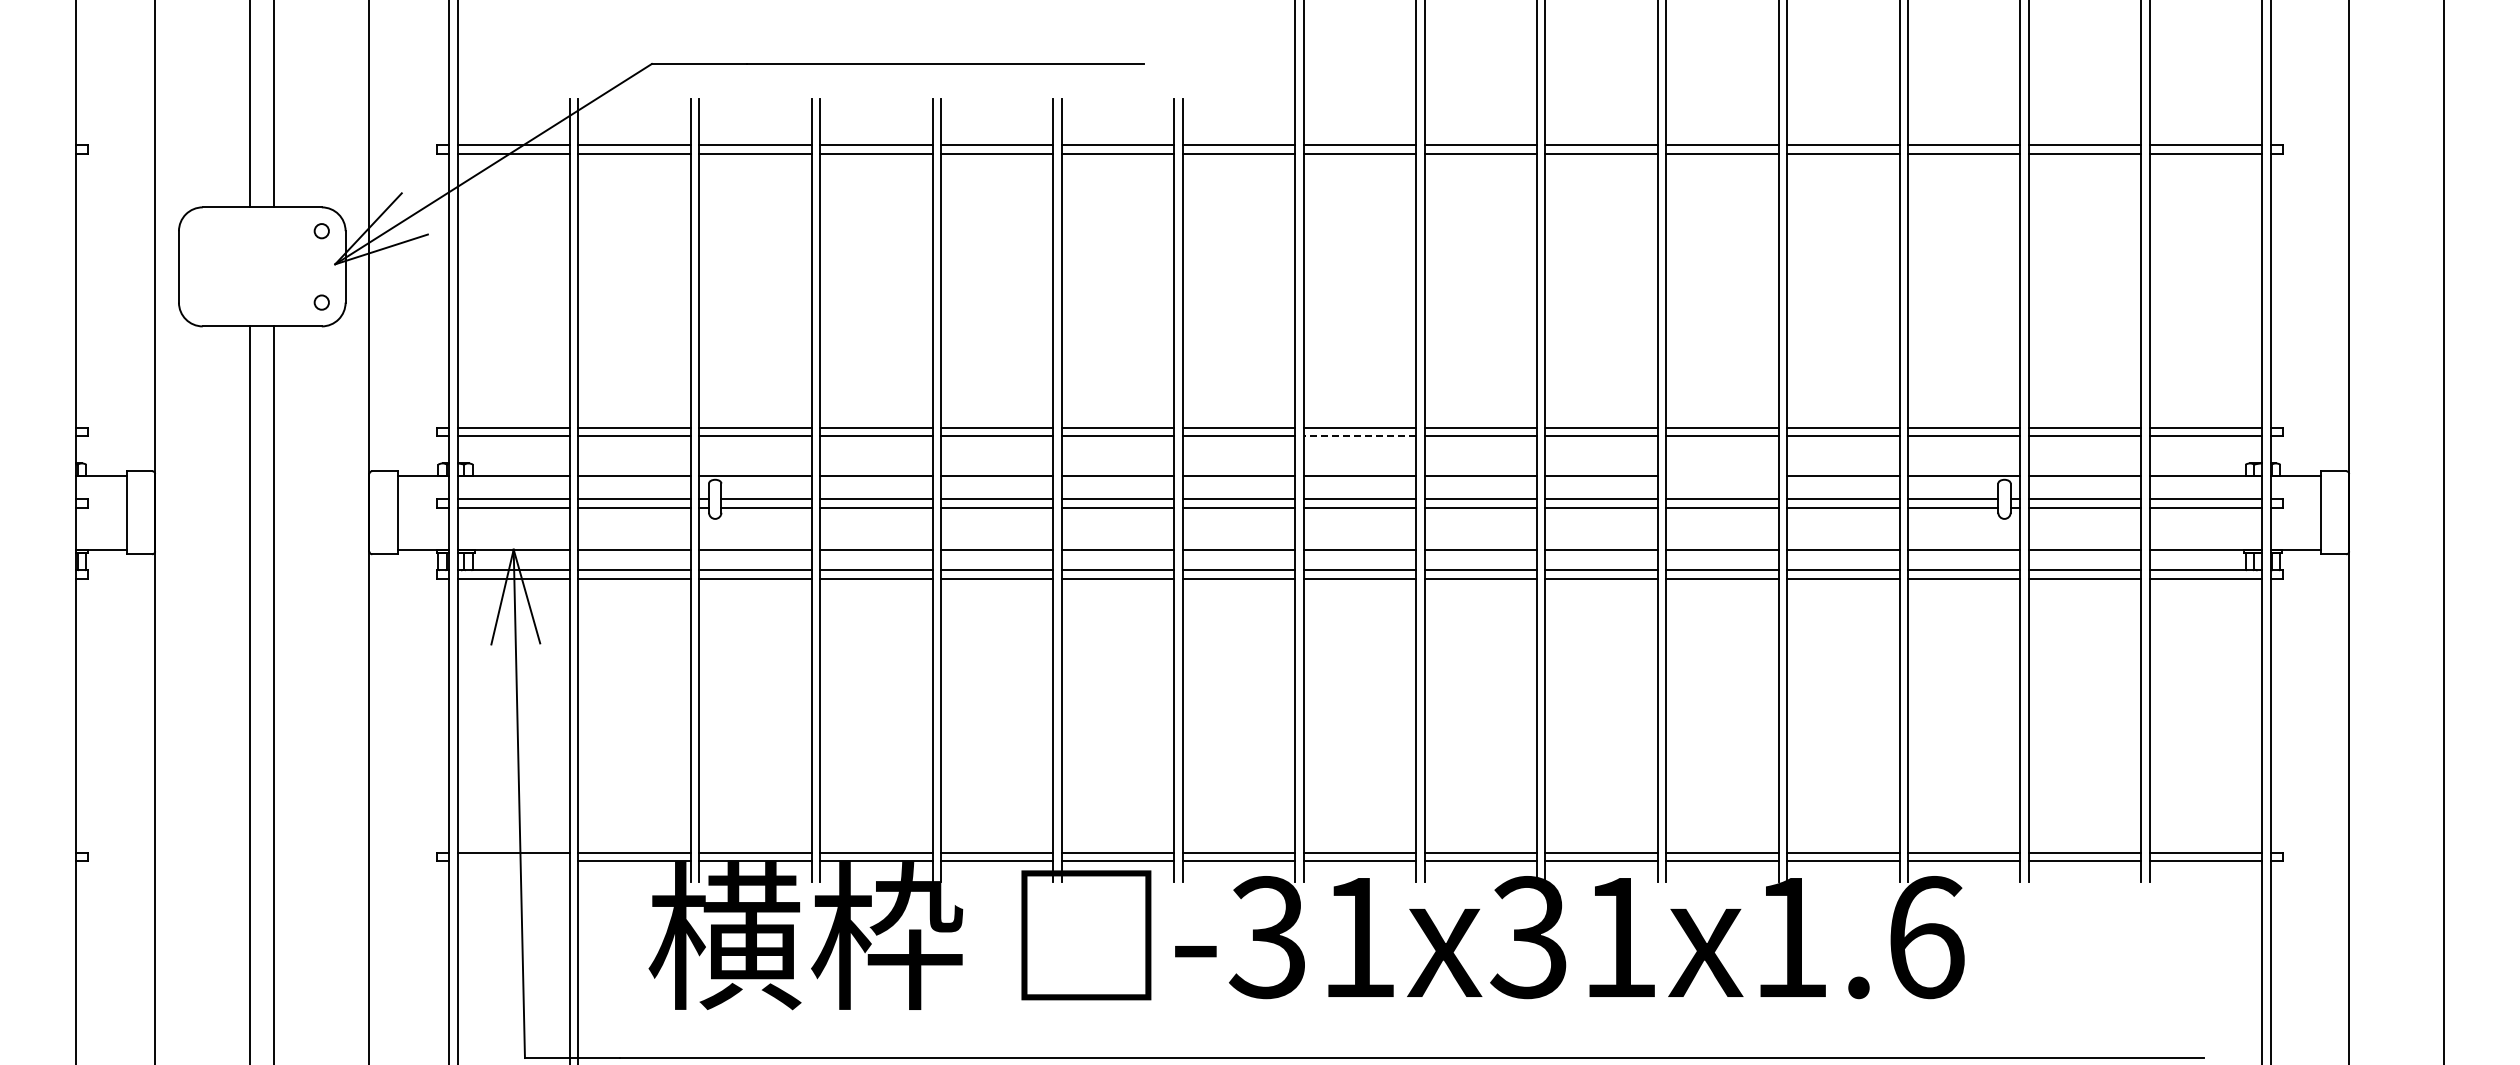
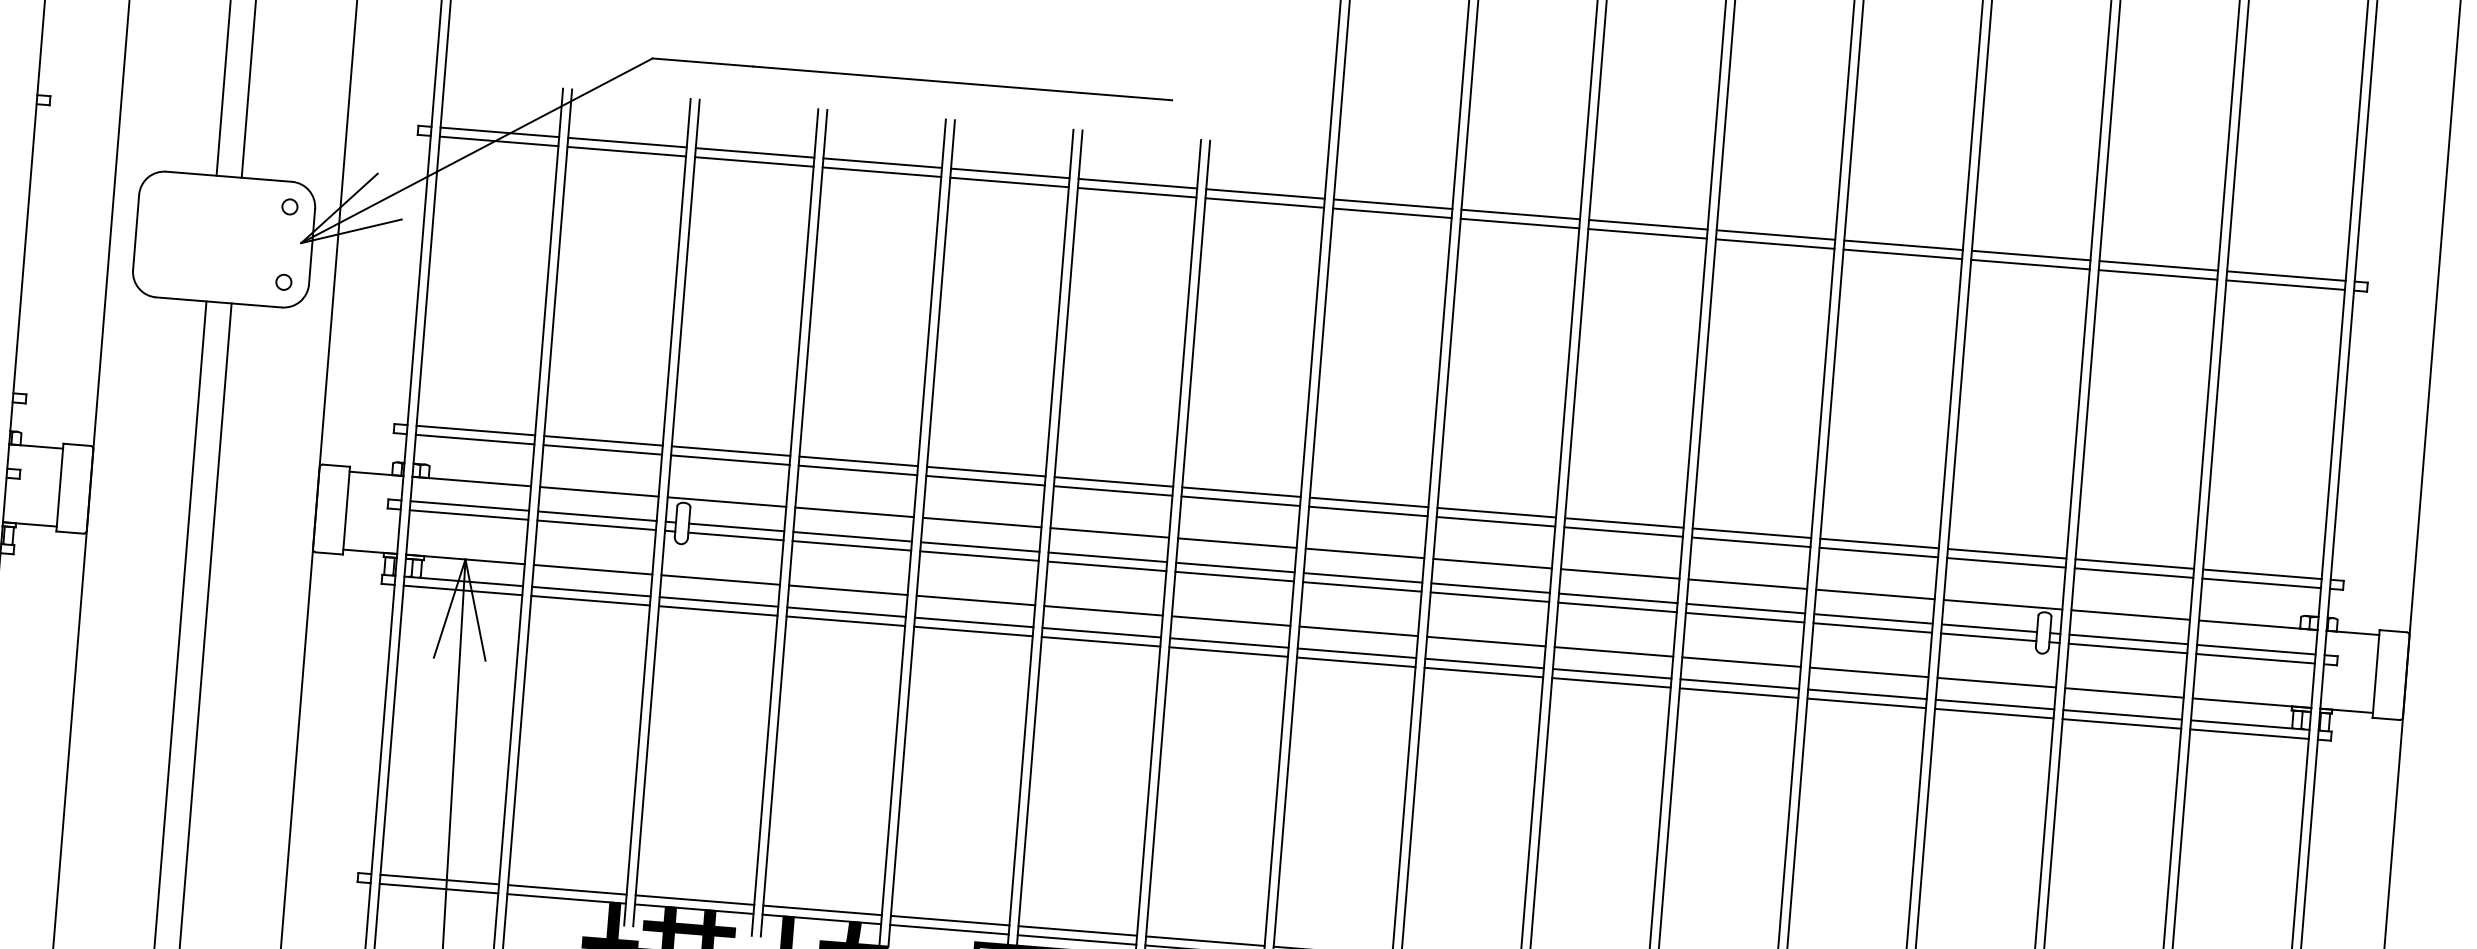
line: (1359, 436) -> (1368, 511), dashed -> solid
line: (1722, 475) -> (1747, 583), added
line: (513, 861) -> (438, 888), added

